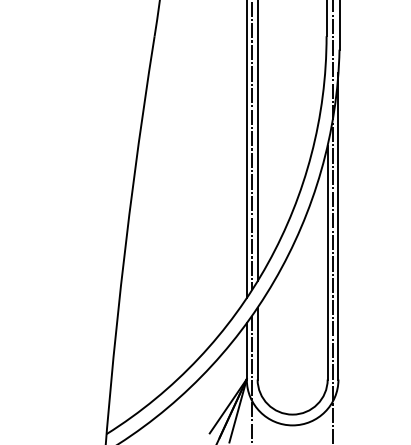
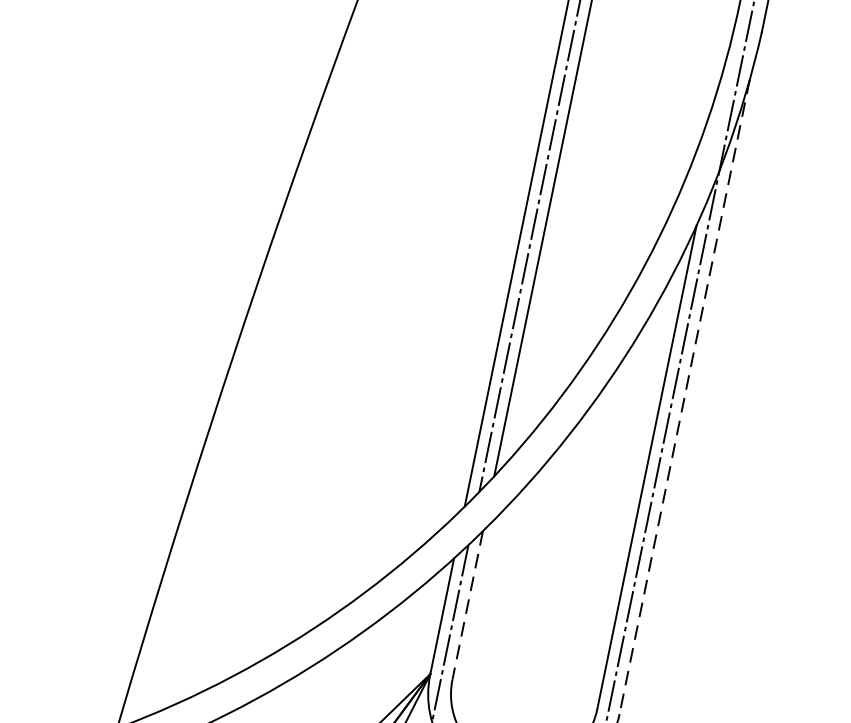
line: (338, 226) -> (684, 397), solid -> dashed
line: (257, 343) -> (467, 605), solid -> dashed

